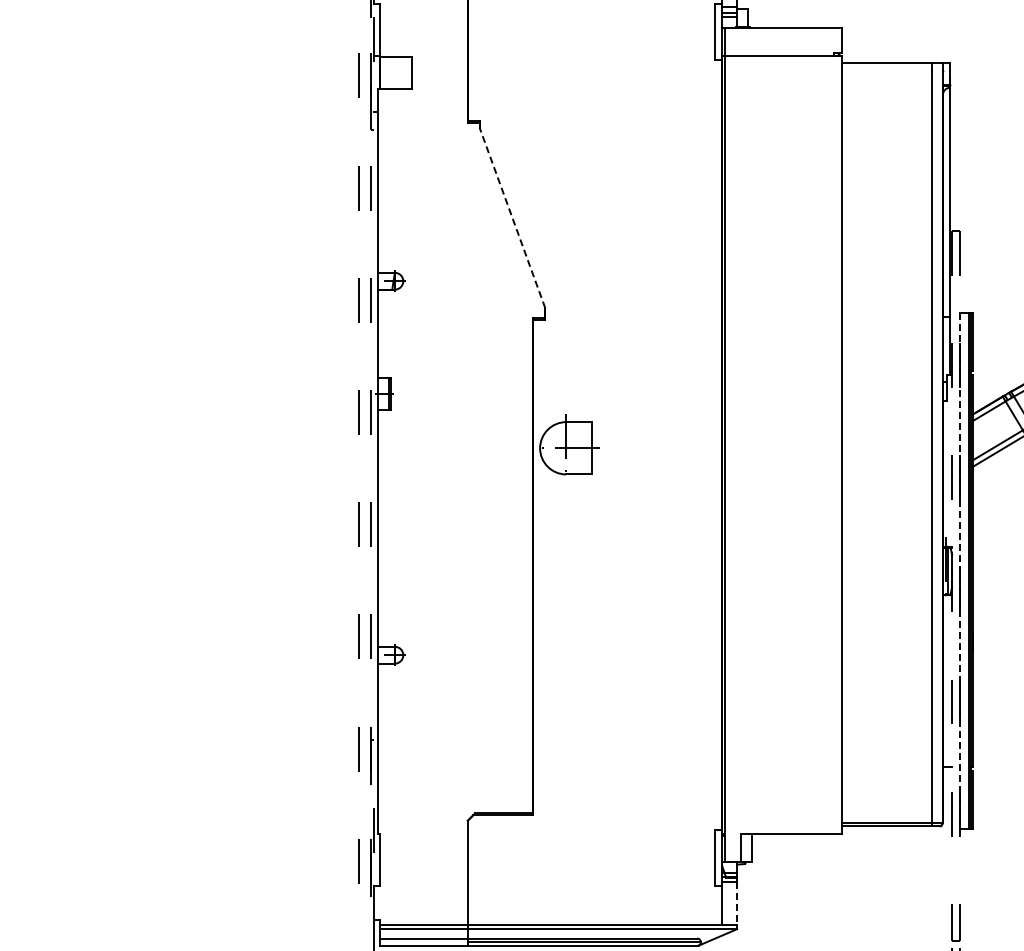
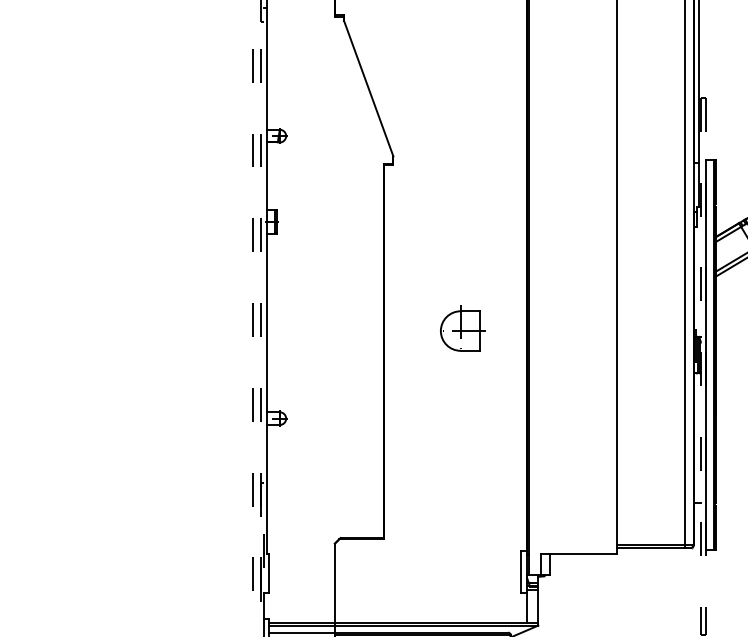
line: (512, 218) -> (368, 88), dashed -> solid
part: (569, 444) -> (463, 328), moved
line: (959, 571) -> (706, 355), dashed -> solid
line: (737, 903) -> (538, 606), dashed -> solid

